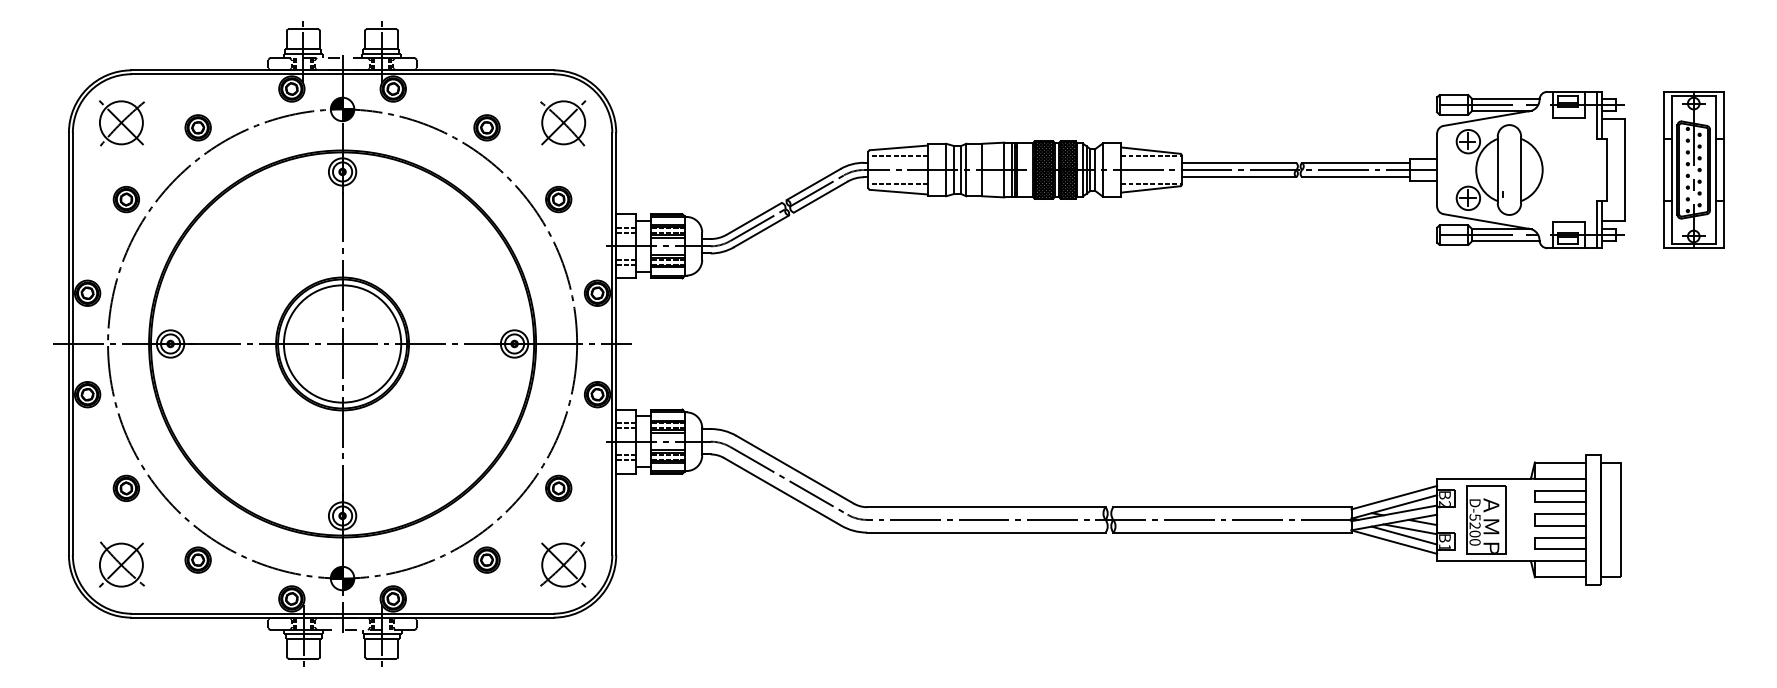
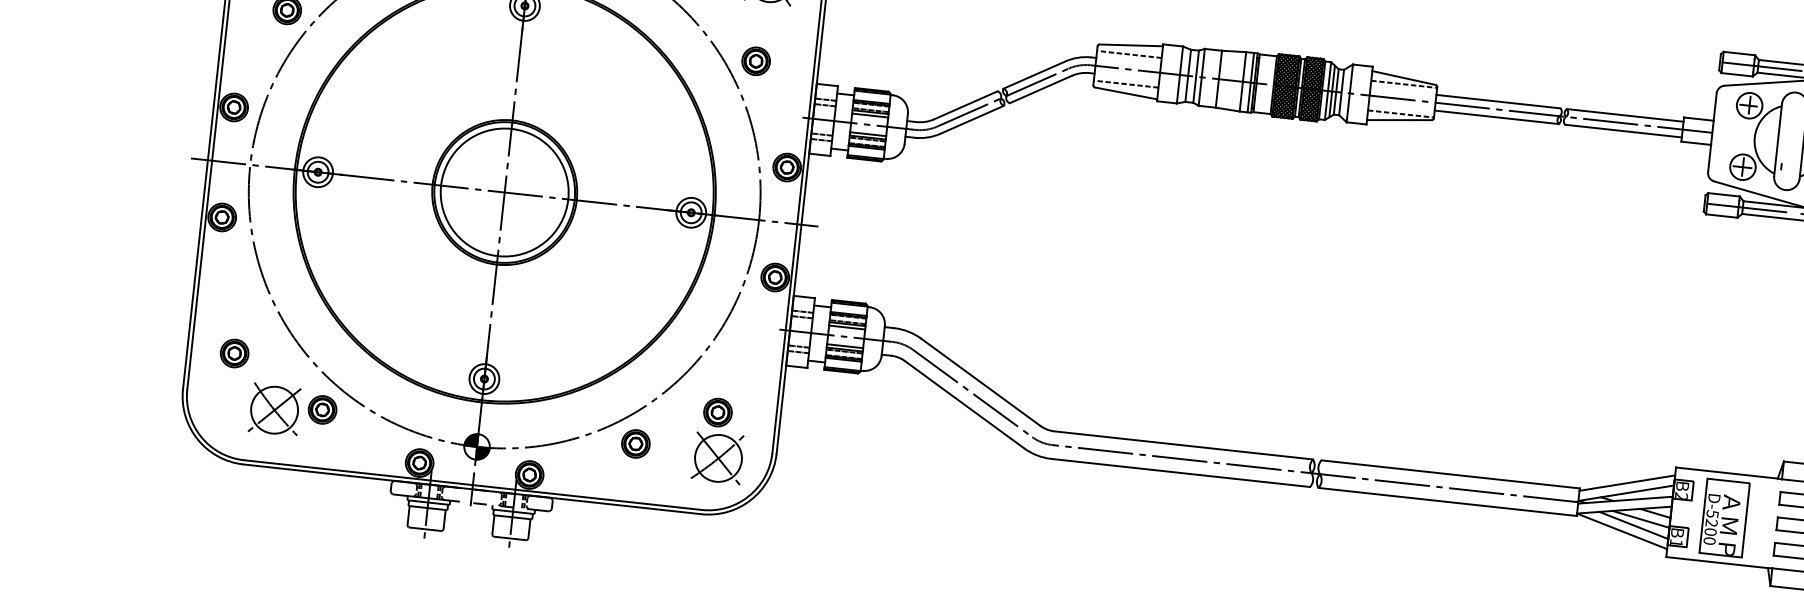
part: (125, 487) -> (233, 352), moved
part: (558, 487) -> (717, 411), moved
part: (121, 564) -> (274, 409), moved

